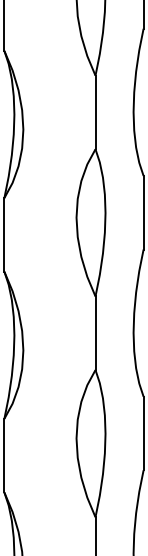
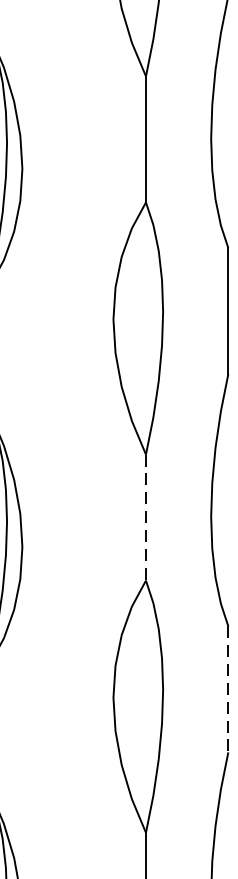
line: (95, 333) -> (145, 518), solid -> dashed
line: (143, 433) -> (228, 689), solid -> dashed

